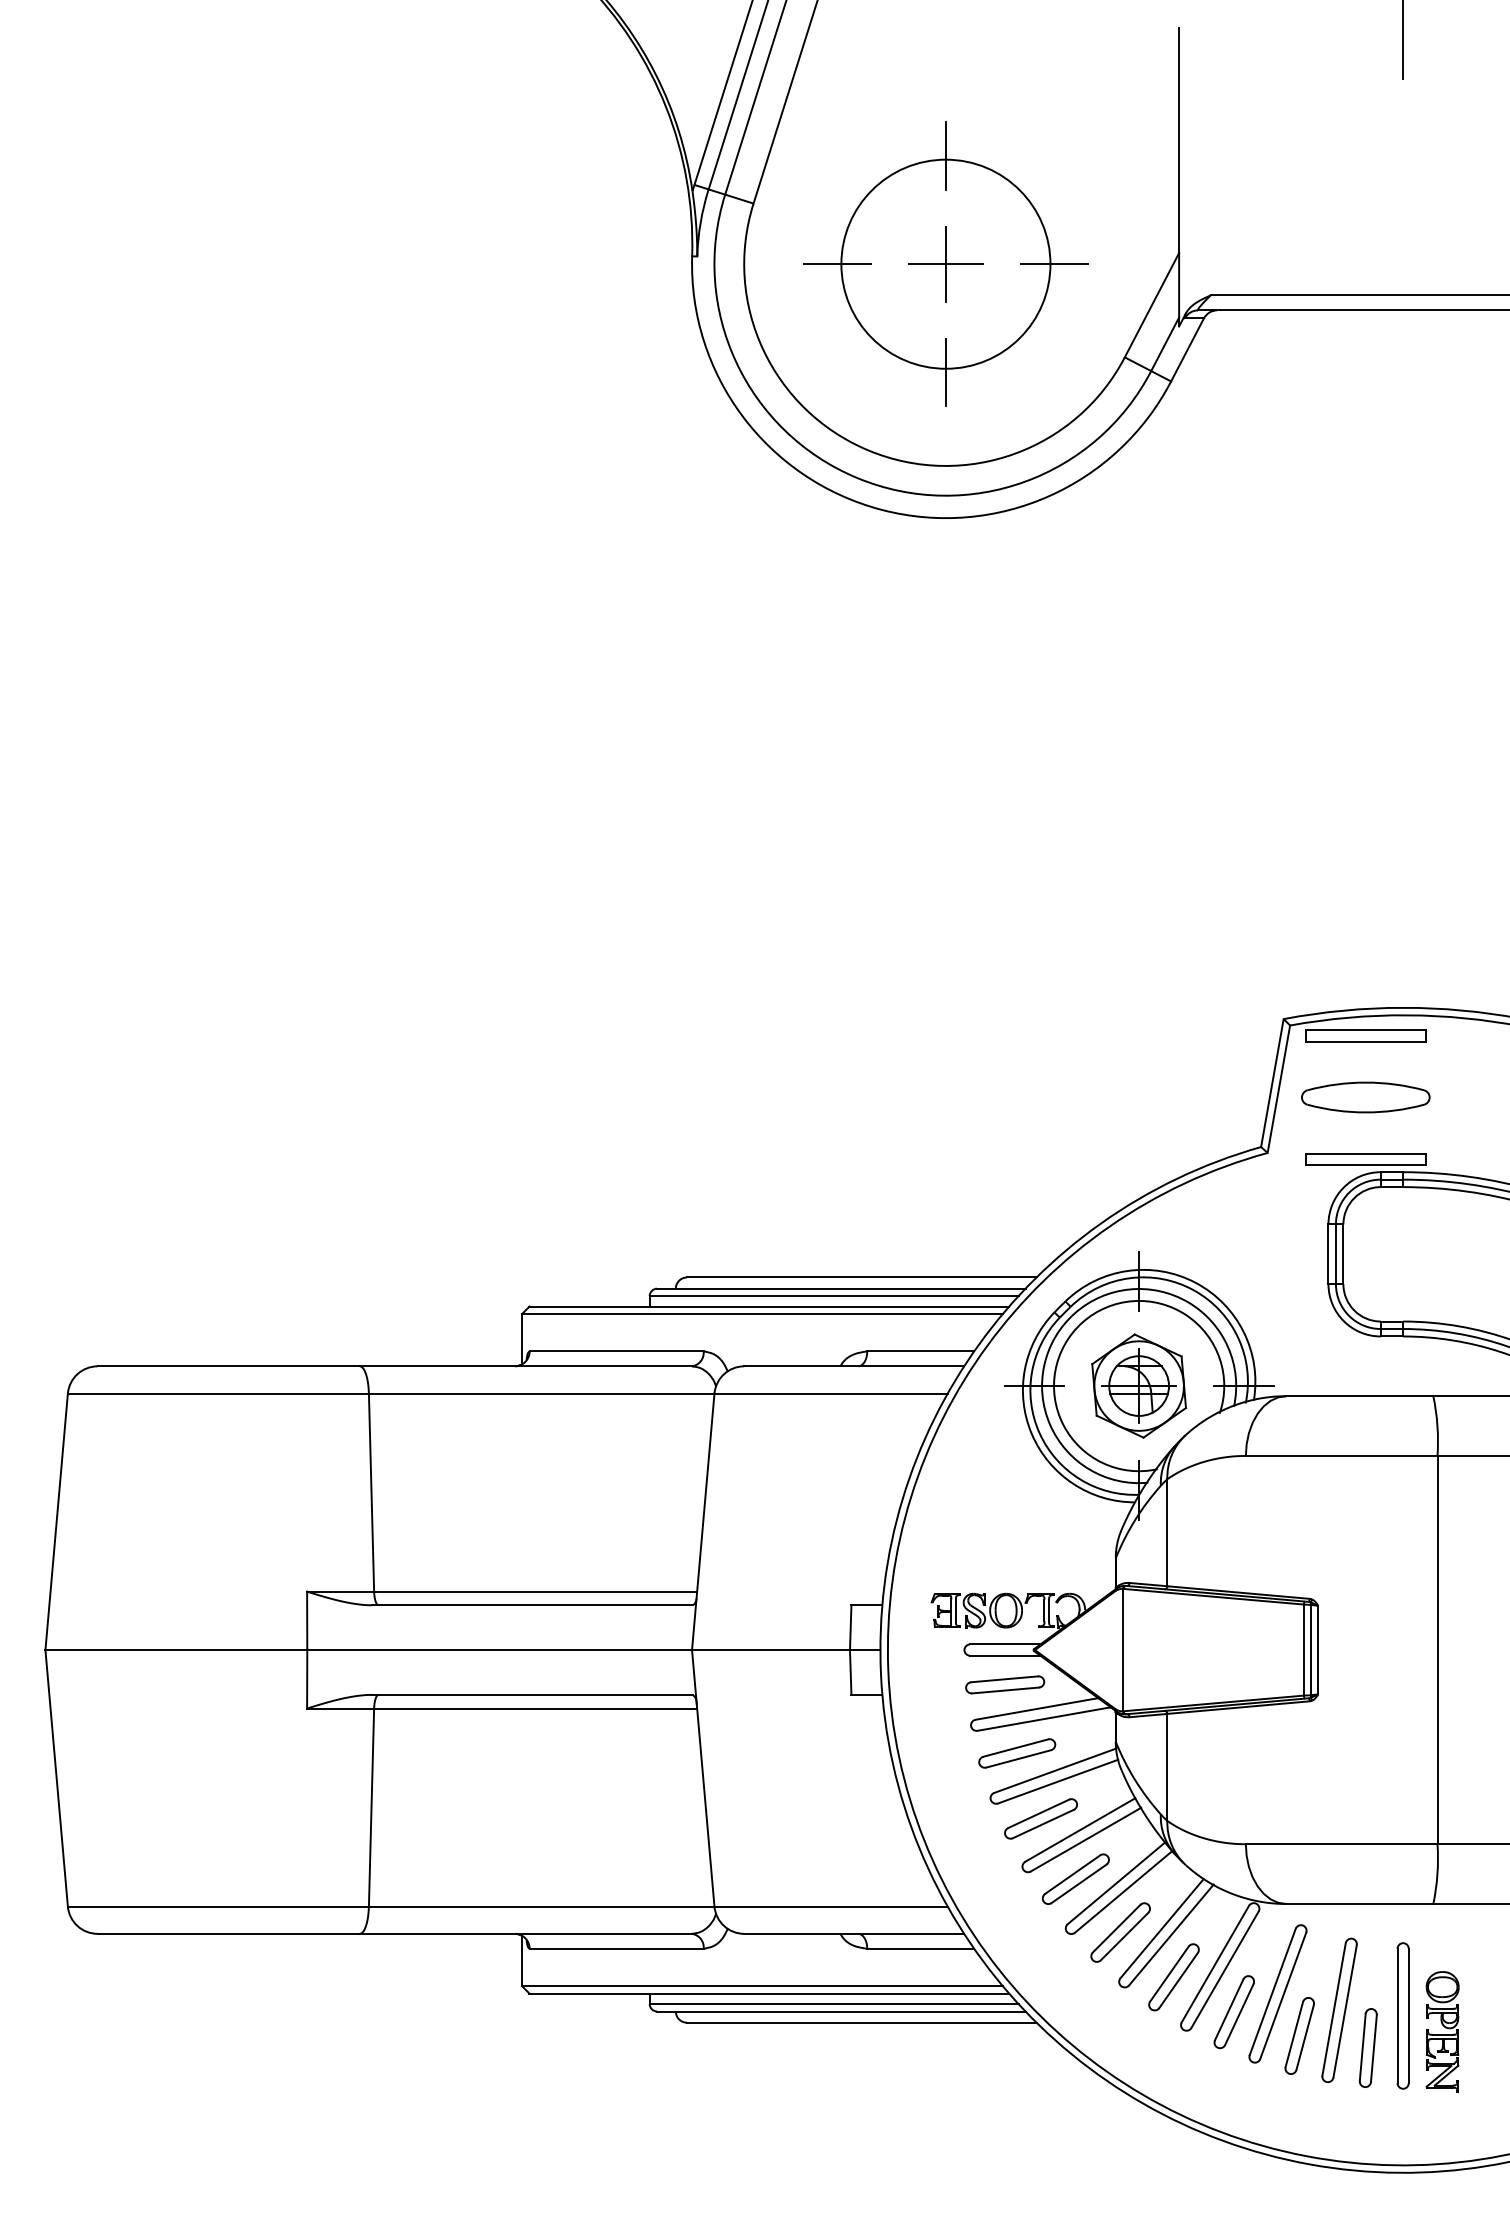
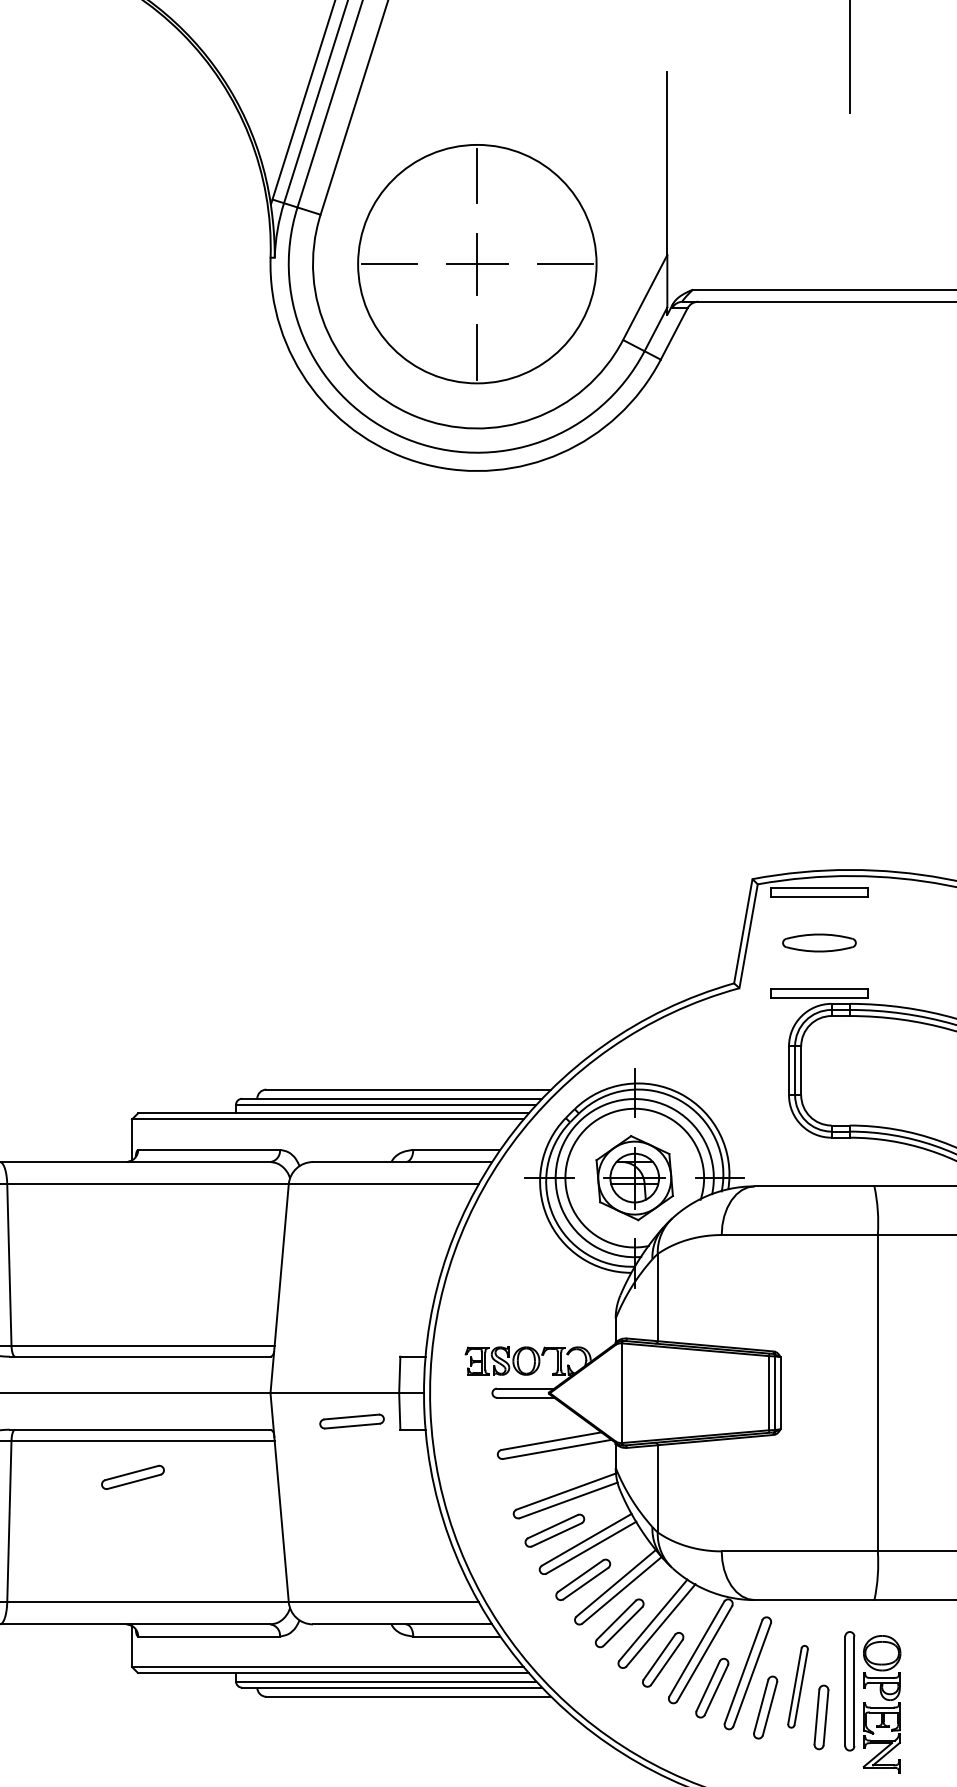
circle: (945, 263) -> (477, 263), size x1.4
part: (1365, 1097) -> (819, 943), size x0.7
part: (1005, 1684) -> (352, 1421), moved
part: (1017, 1753) -> (133, 1477), moved
part: (1339, 2010) -> (797, 1686), size x0.7
part: (1442, 2031) -> (881, 1703), size x1.4

